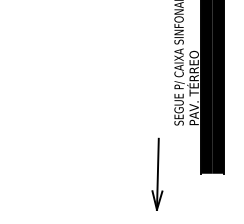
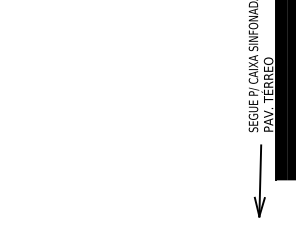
part: (157, 173) -> (259, 180), moved

